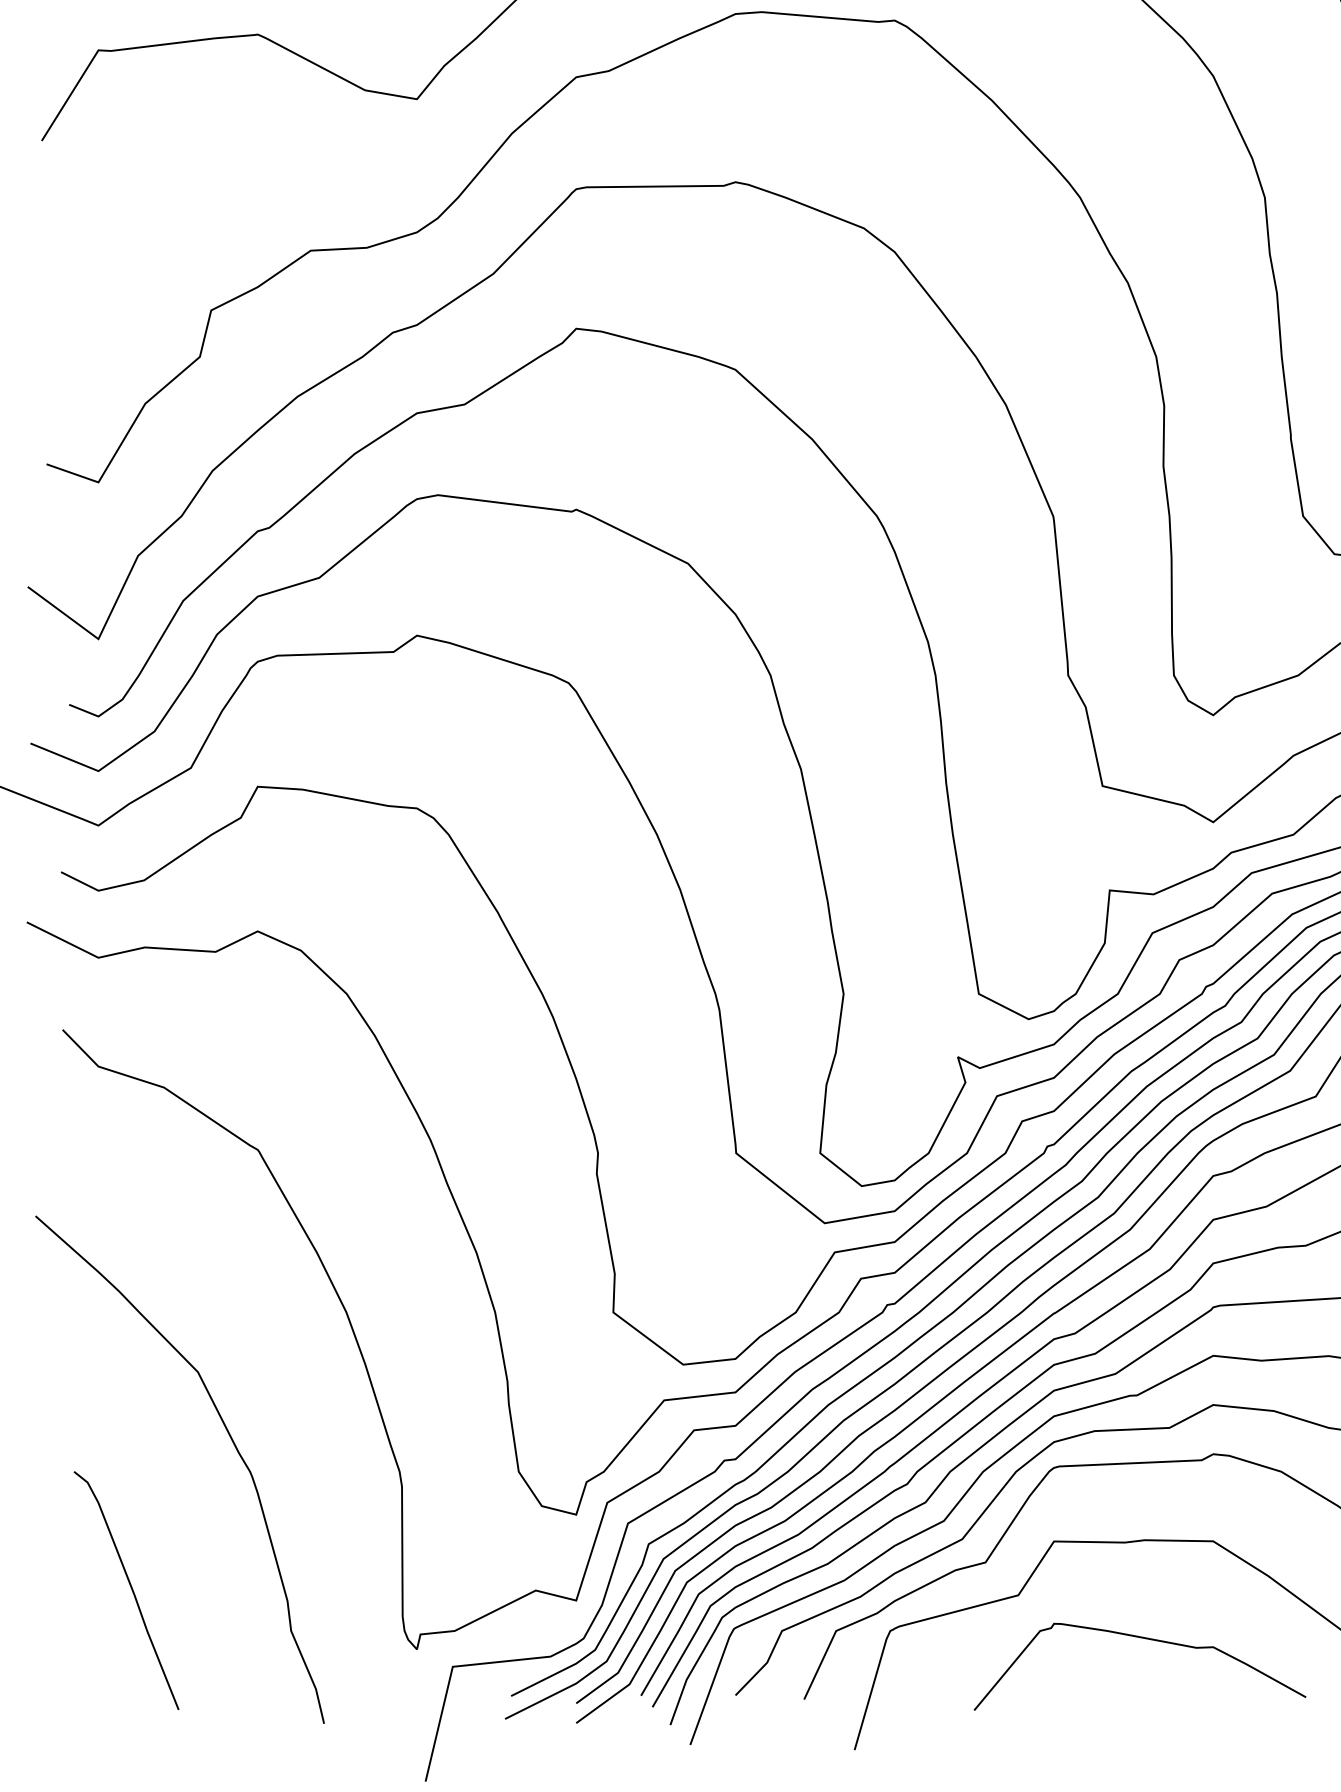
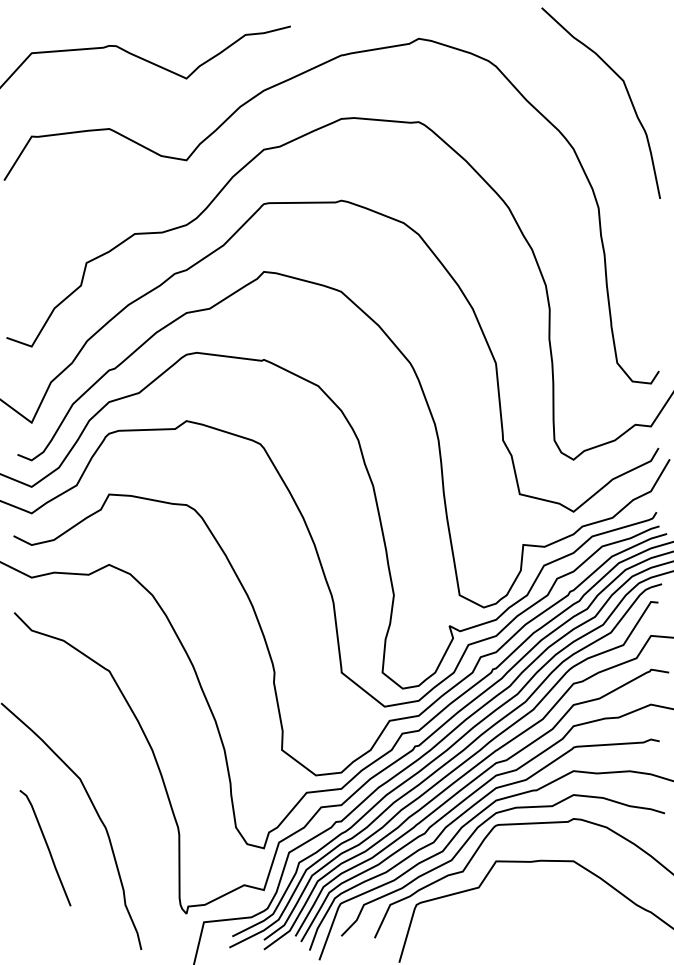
curve: (130, 1591) -> (47, 848), moved
curve: (1143, 1640) -> (539, 909), removed

